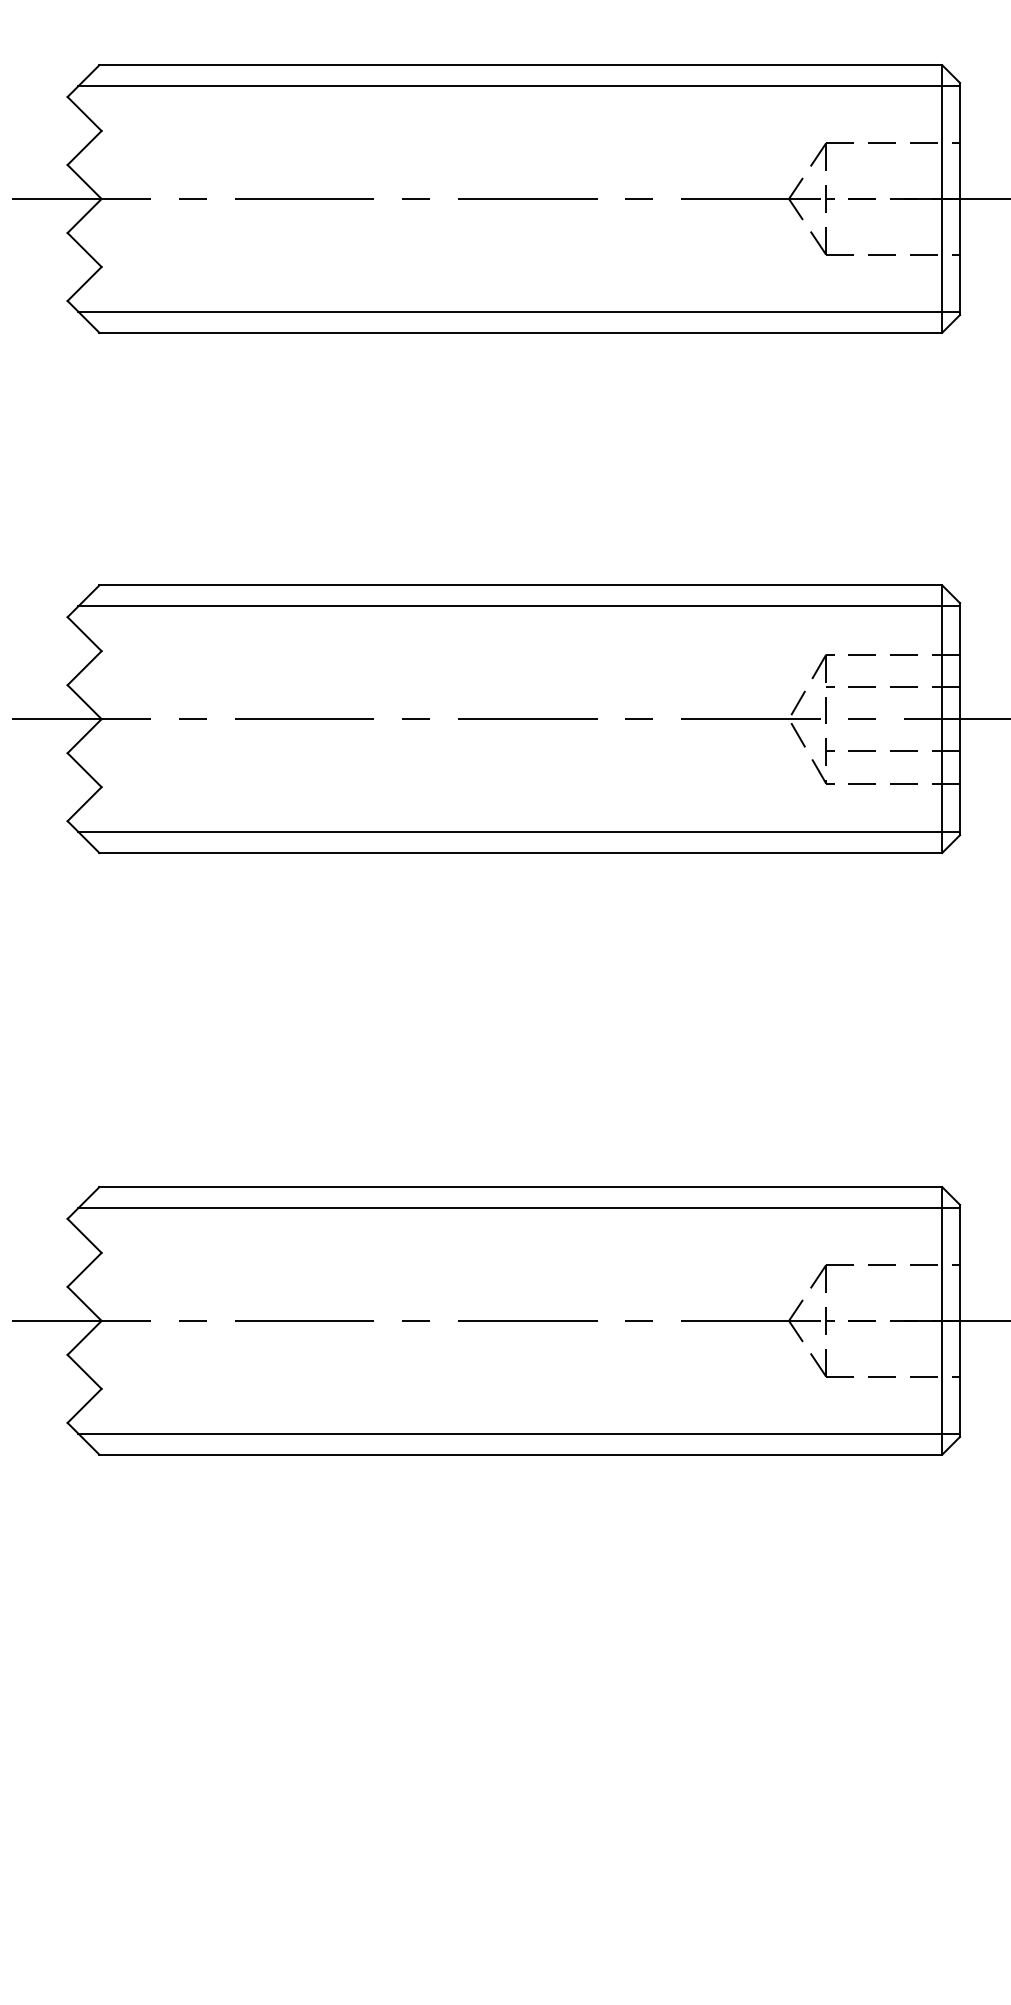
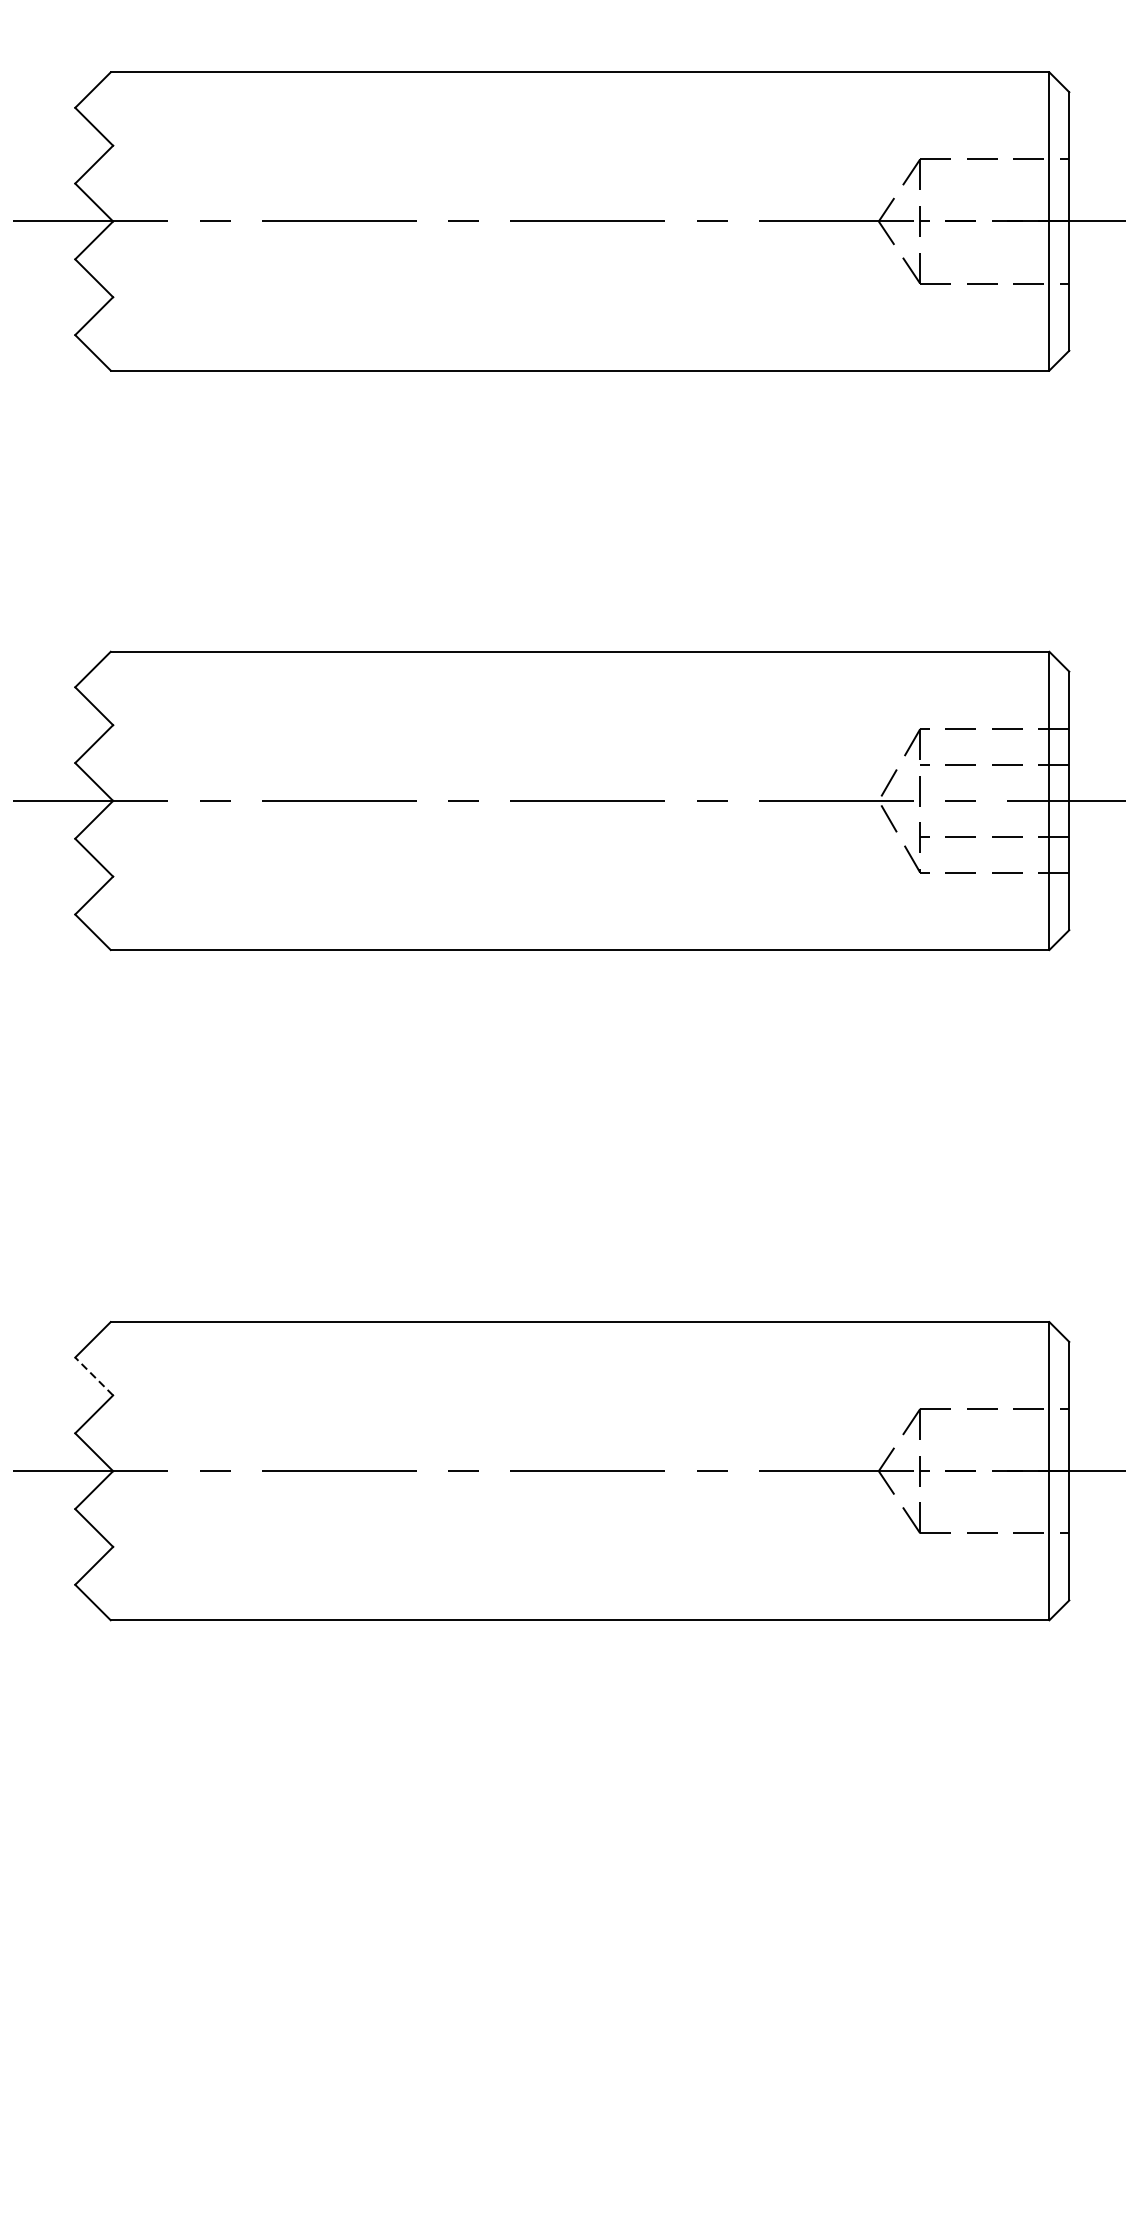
line: (519, 86) -> (578, 96), removed
line: (519, 311) -> (578, 346), removed
line: (519, 606) -> (578, 675), removed
line: (519, 831) -> (578, 926), removed
line: (519, 1208) -> (578, 1345), removed
line: (84, 1235) -> (94, 1376), solid -> dashed
line: (519, 1433) -> (578, 1596), removed

